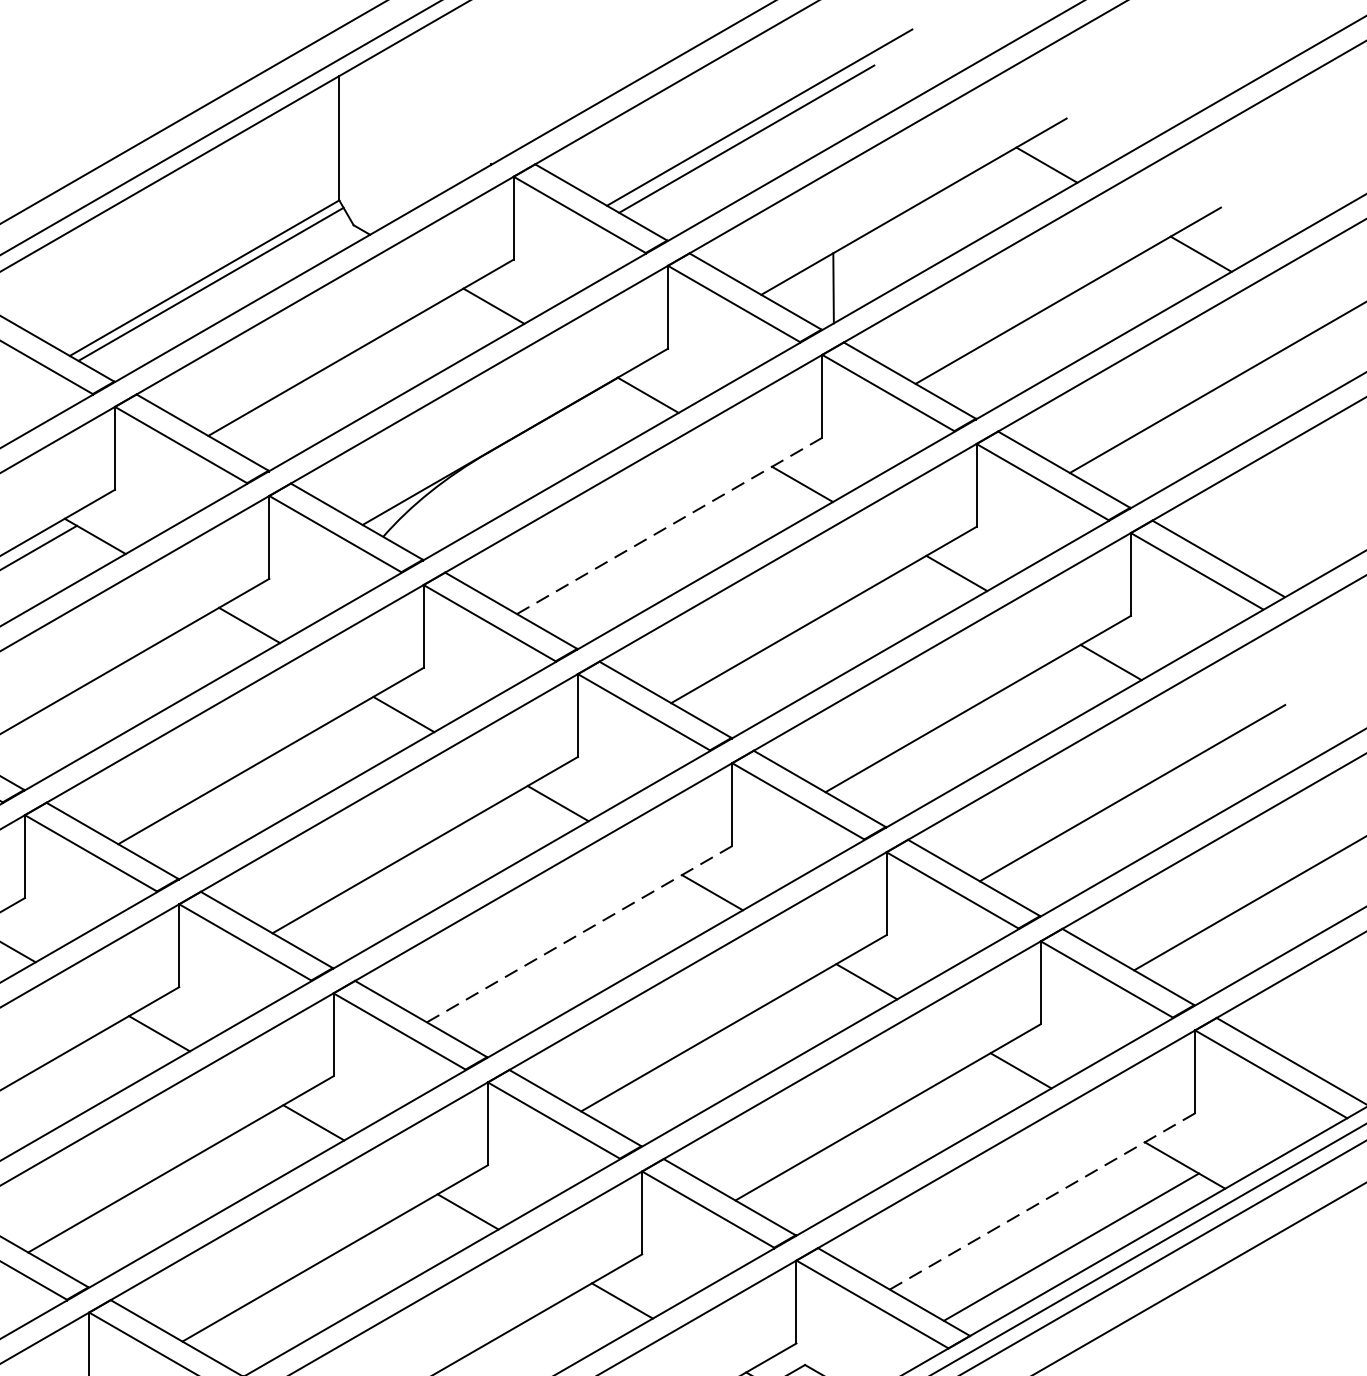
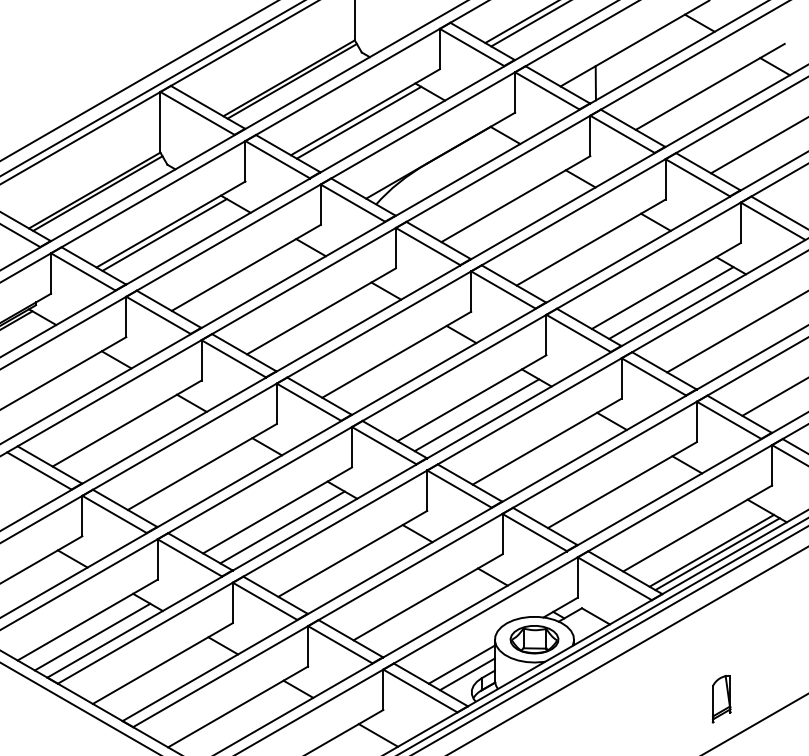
line: (346, 368) -> (358, 122), added
line: (668, 526) -> (515, 199), dashed -> solid
line: (988, 737) -> (671, 302), added
line: (578, 934) -> (471, 398), dashed -> solid
line: (588, 969) -> (476, 415), added
line: (191, 1199) -> (282, 527), added
line: (1042, 1201) -> (697, 528), dashed -> solid
line: (1083, 1254) -> (717, 554), added

